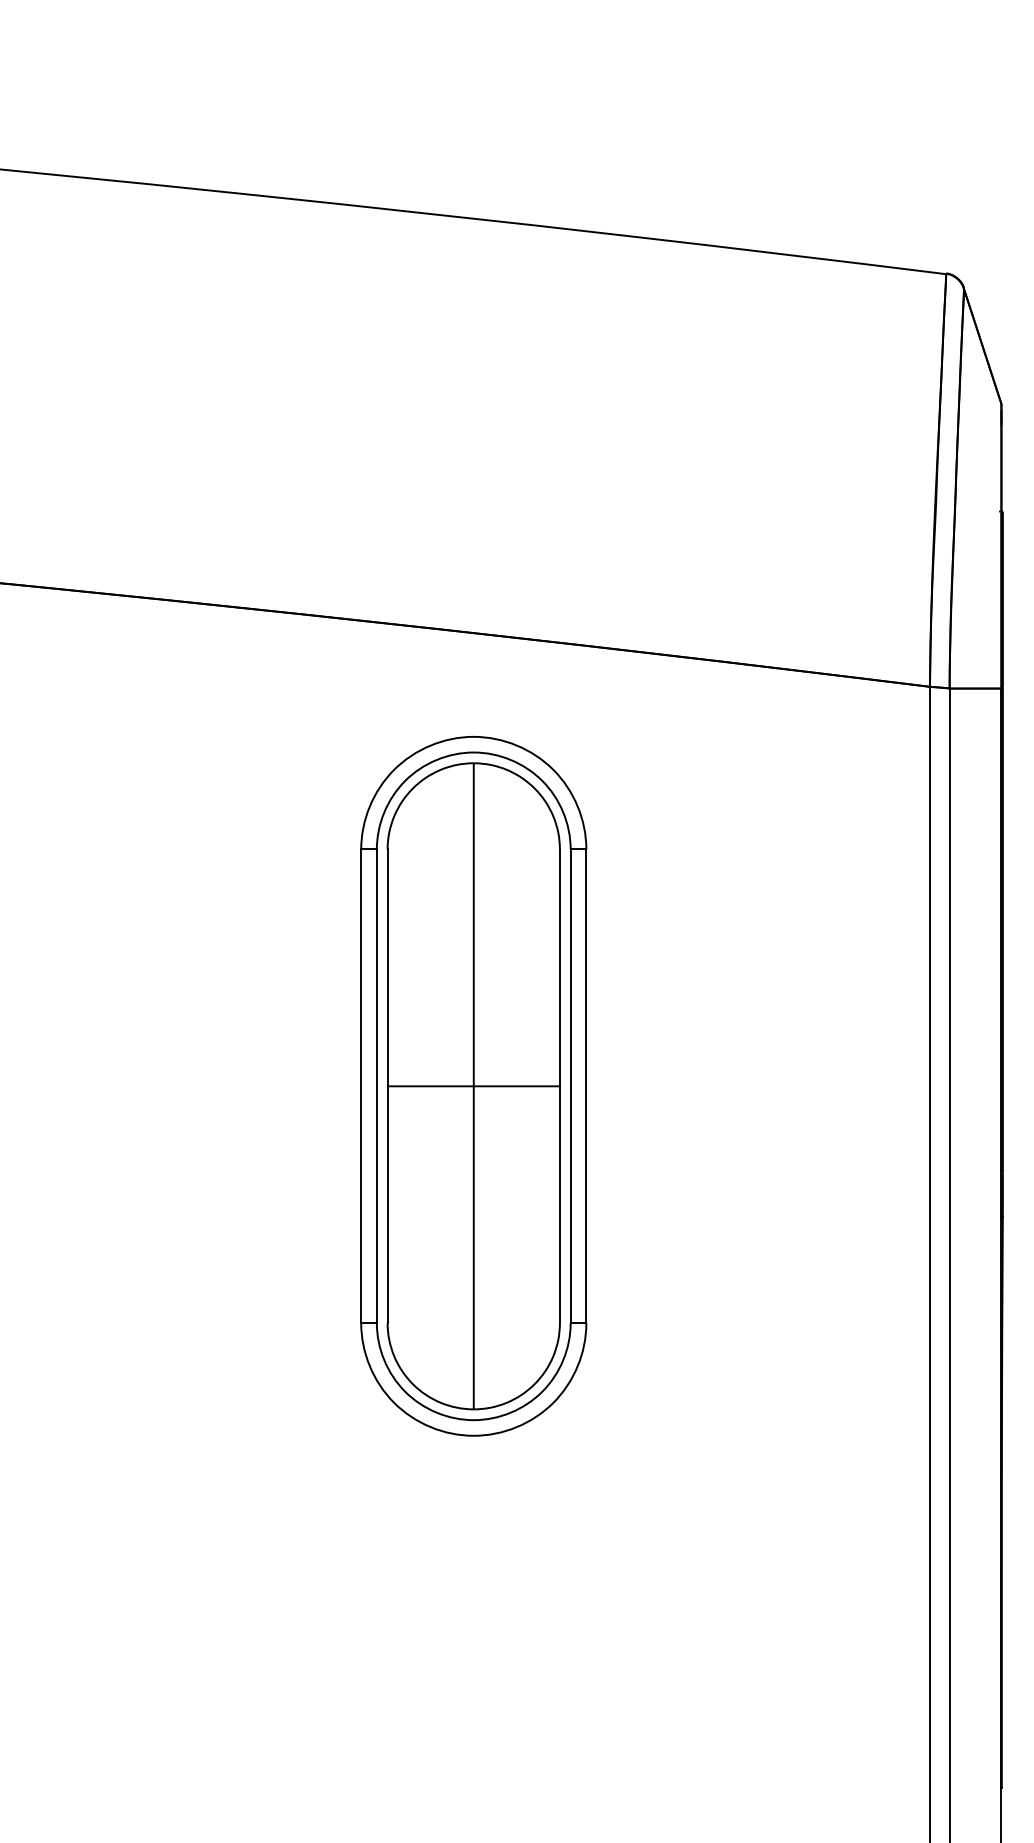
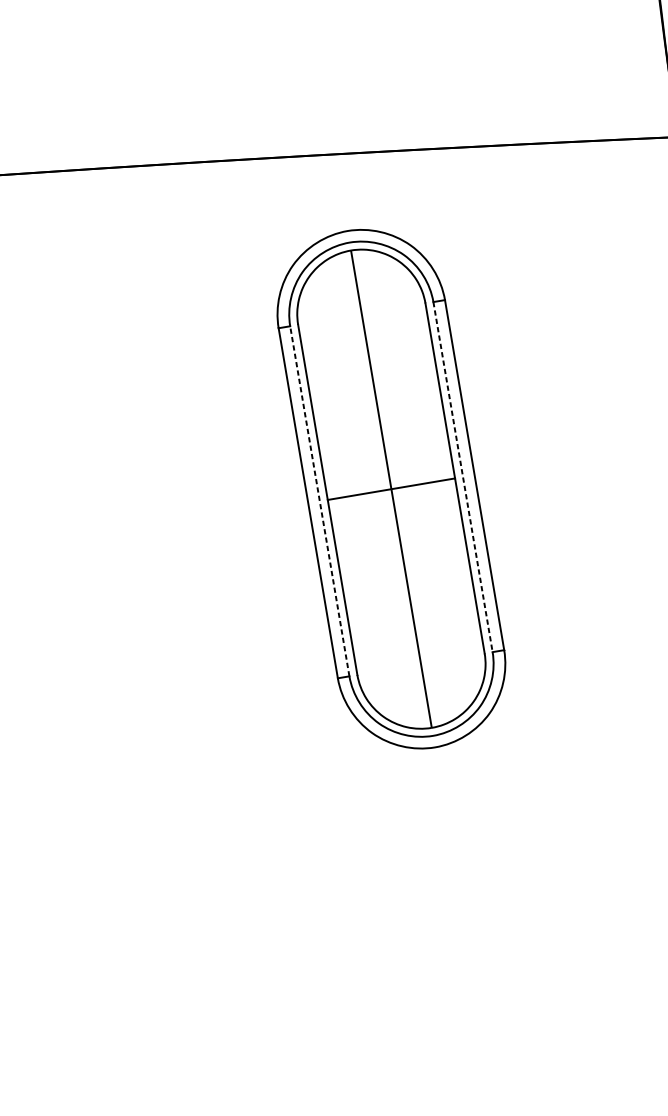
line: (376, 1086) -> (319, 501), solid -> dashed
line: (570, 1086) -> (462, 477), solid -> dashed

